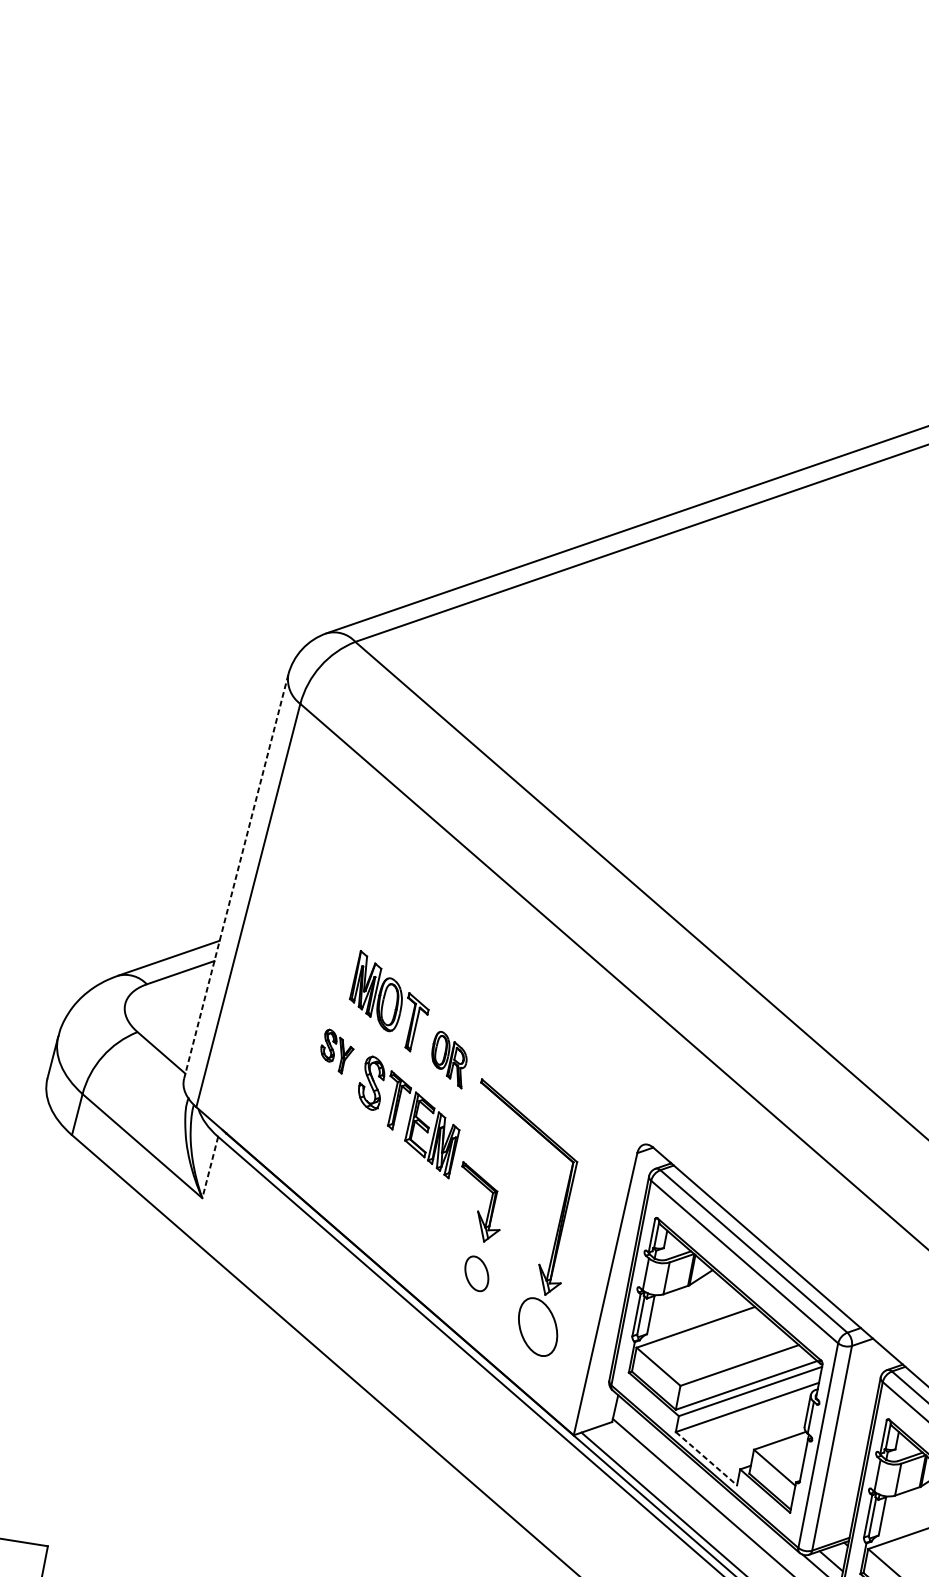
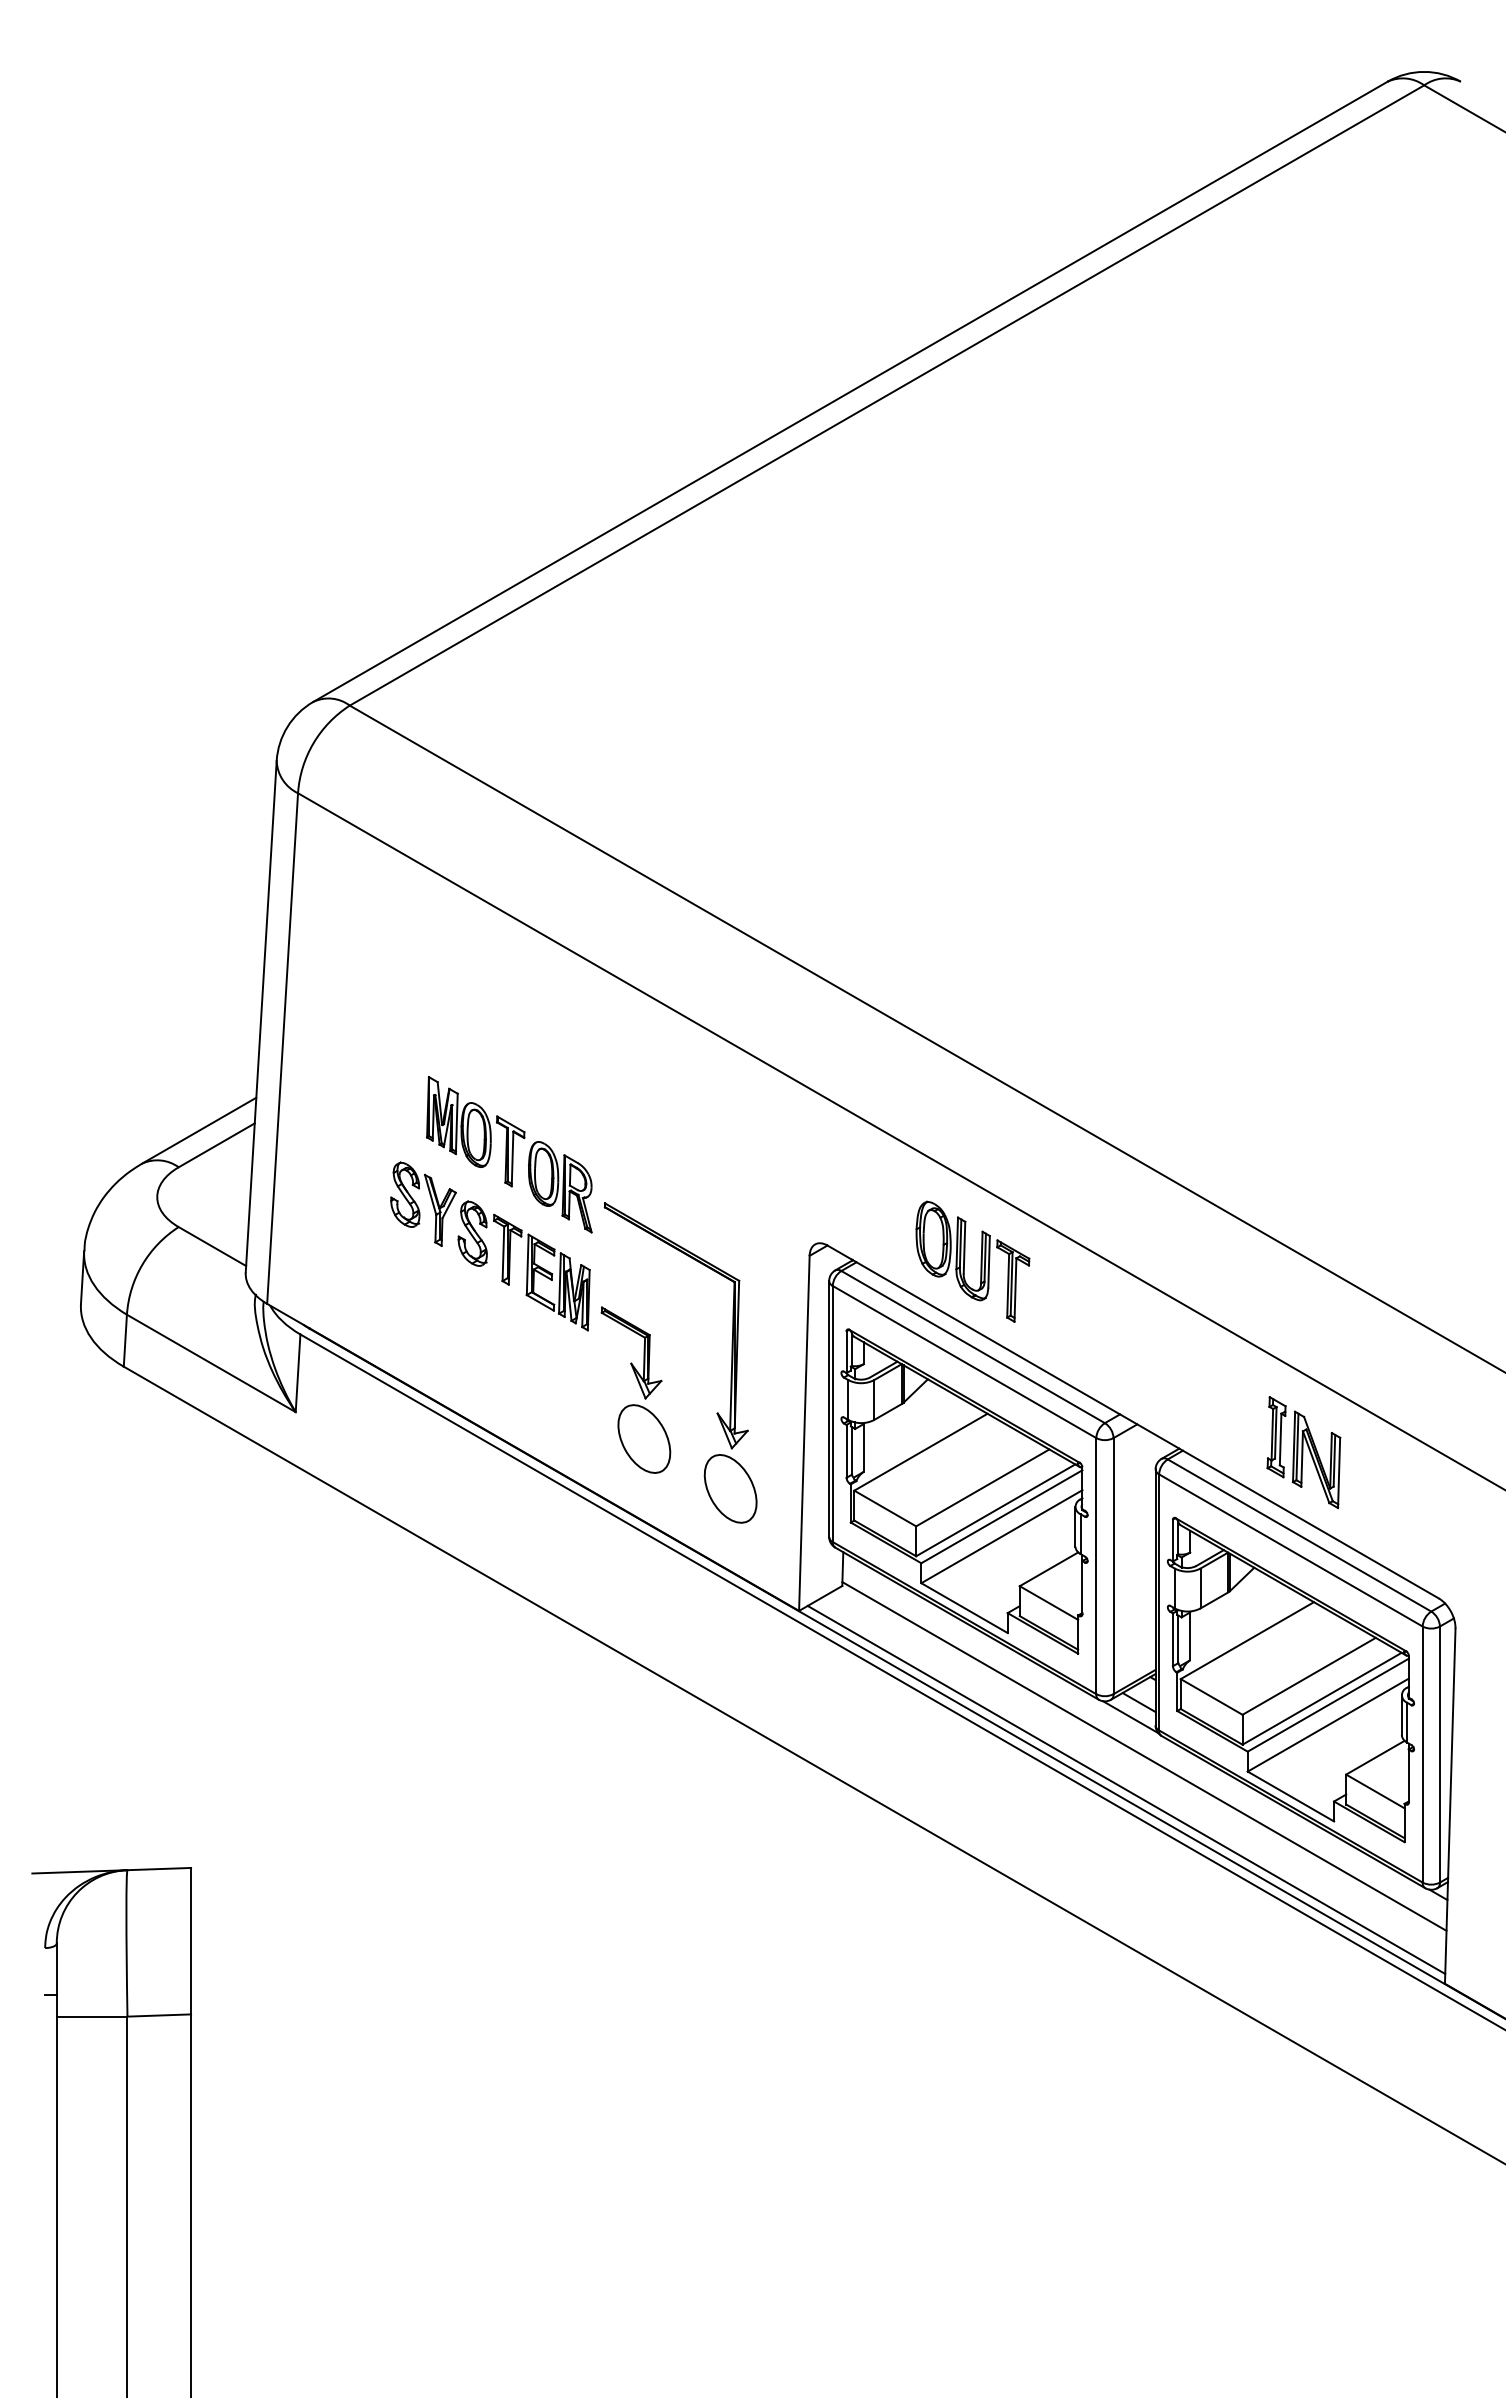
line: (236, 877) -> (261, 1017), dashed -> solid
part: (336, 1051) -> (423, 1203), size x1.67
part: (448, 1059) -> (560, 1187), size x1.43
line: (210, 1167) -> (298, 1373), dashed -> solid
part: (761, 1180) -> (965, 1259), added
part: (477, 1273) -> (644, 1438), size x1.67
line: (706, 1459) -> (964, 1608), dashed -> solid

